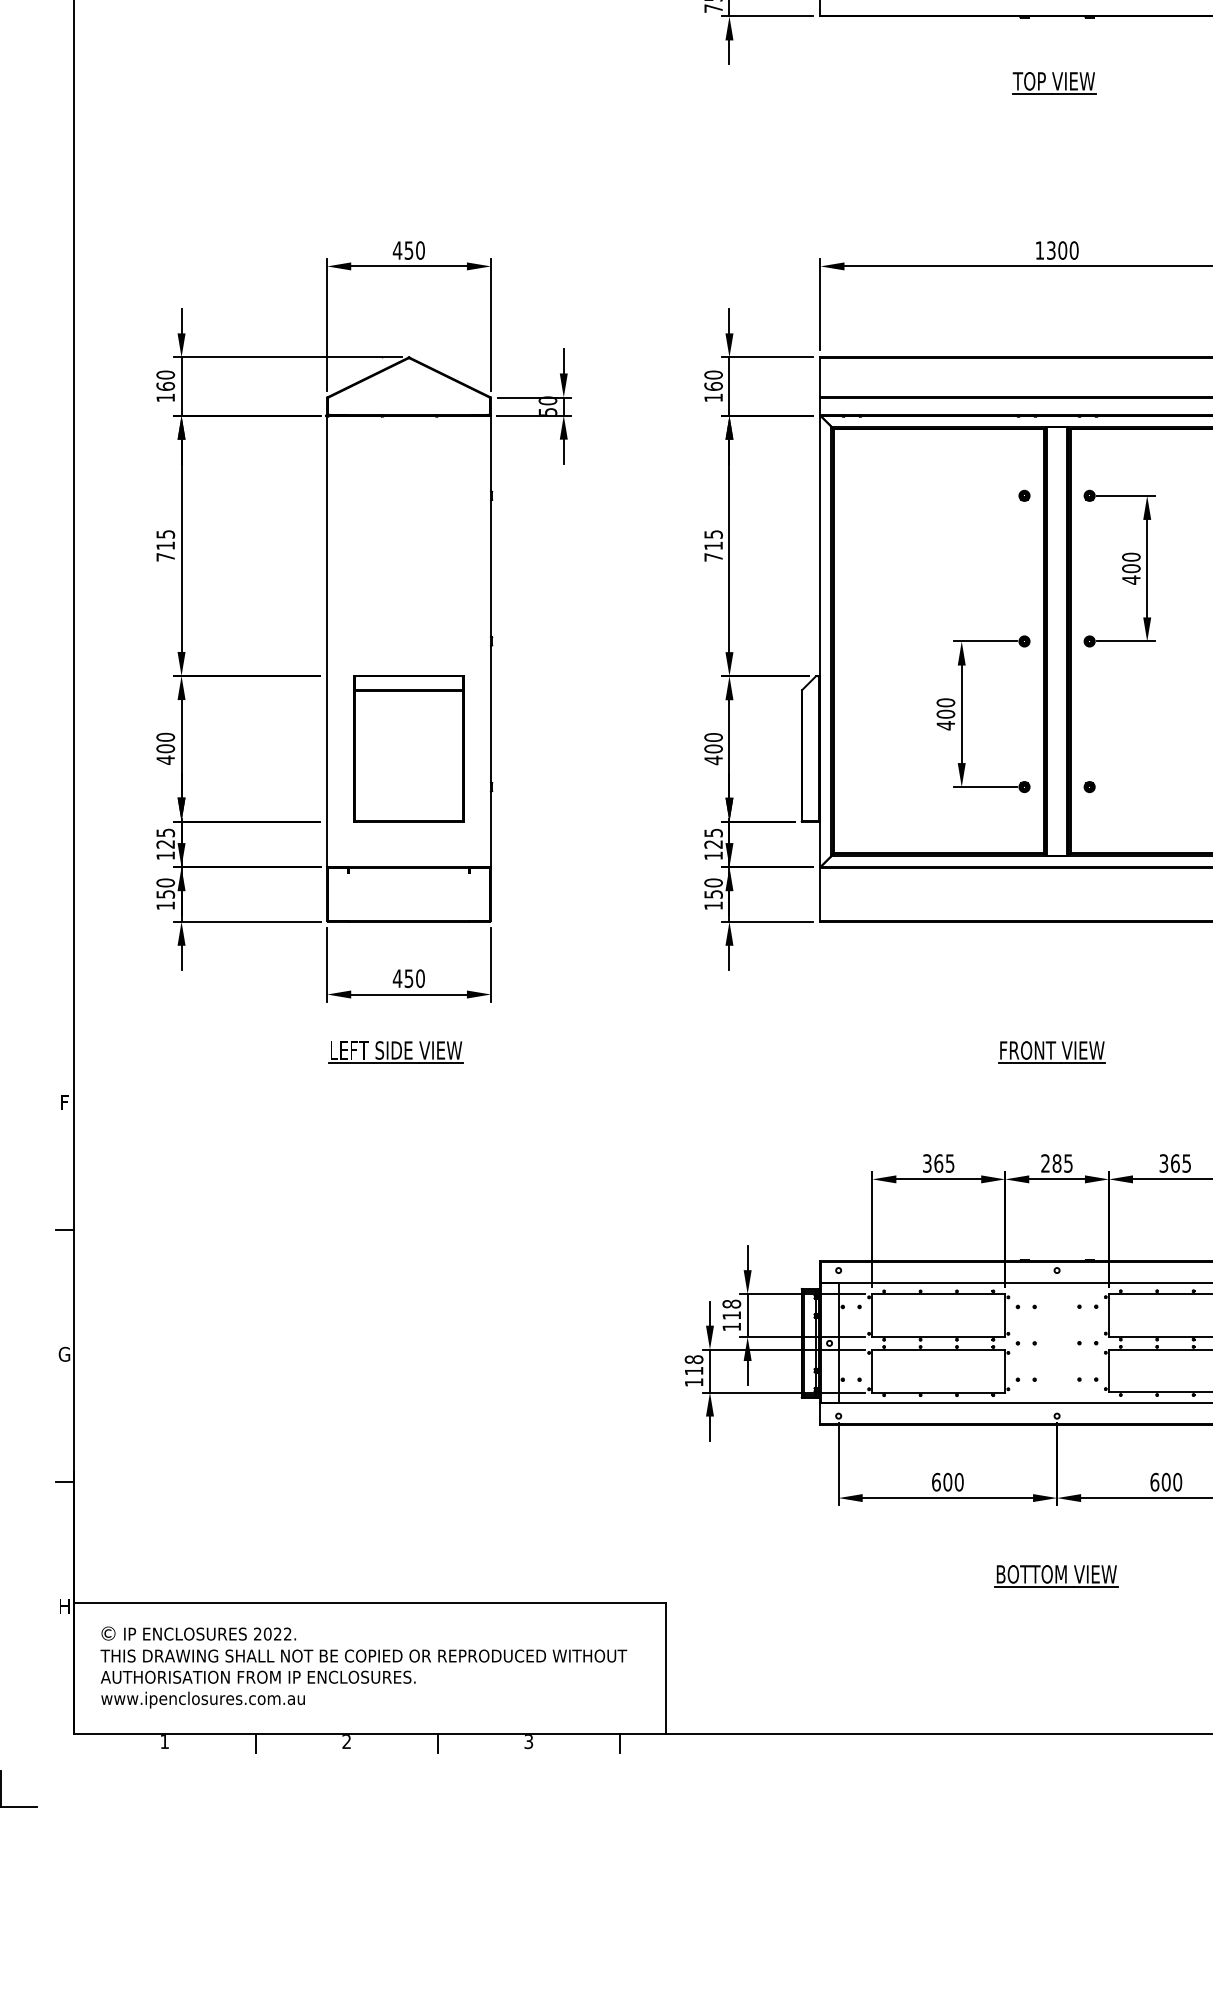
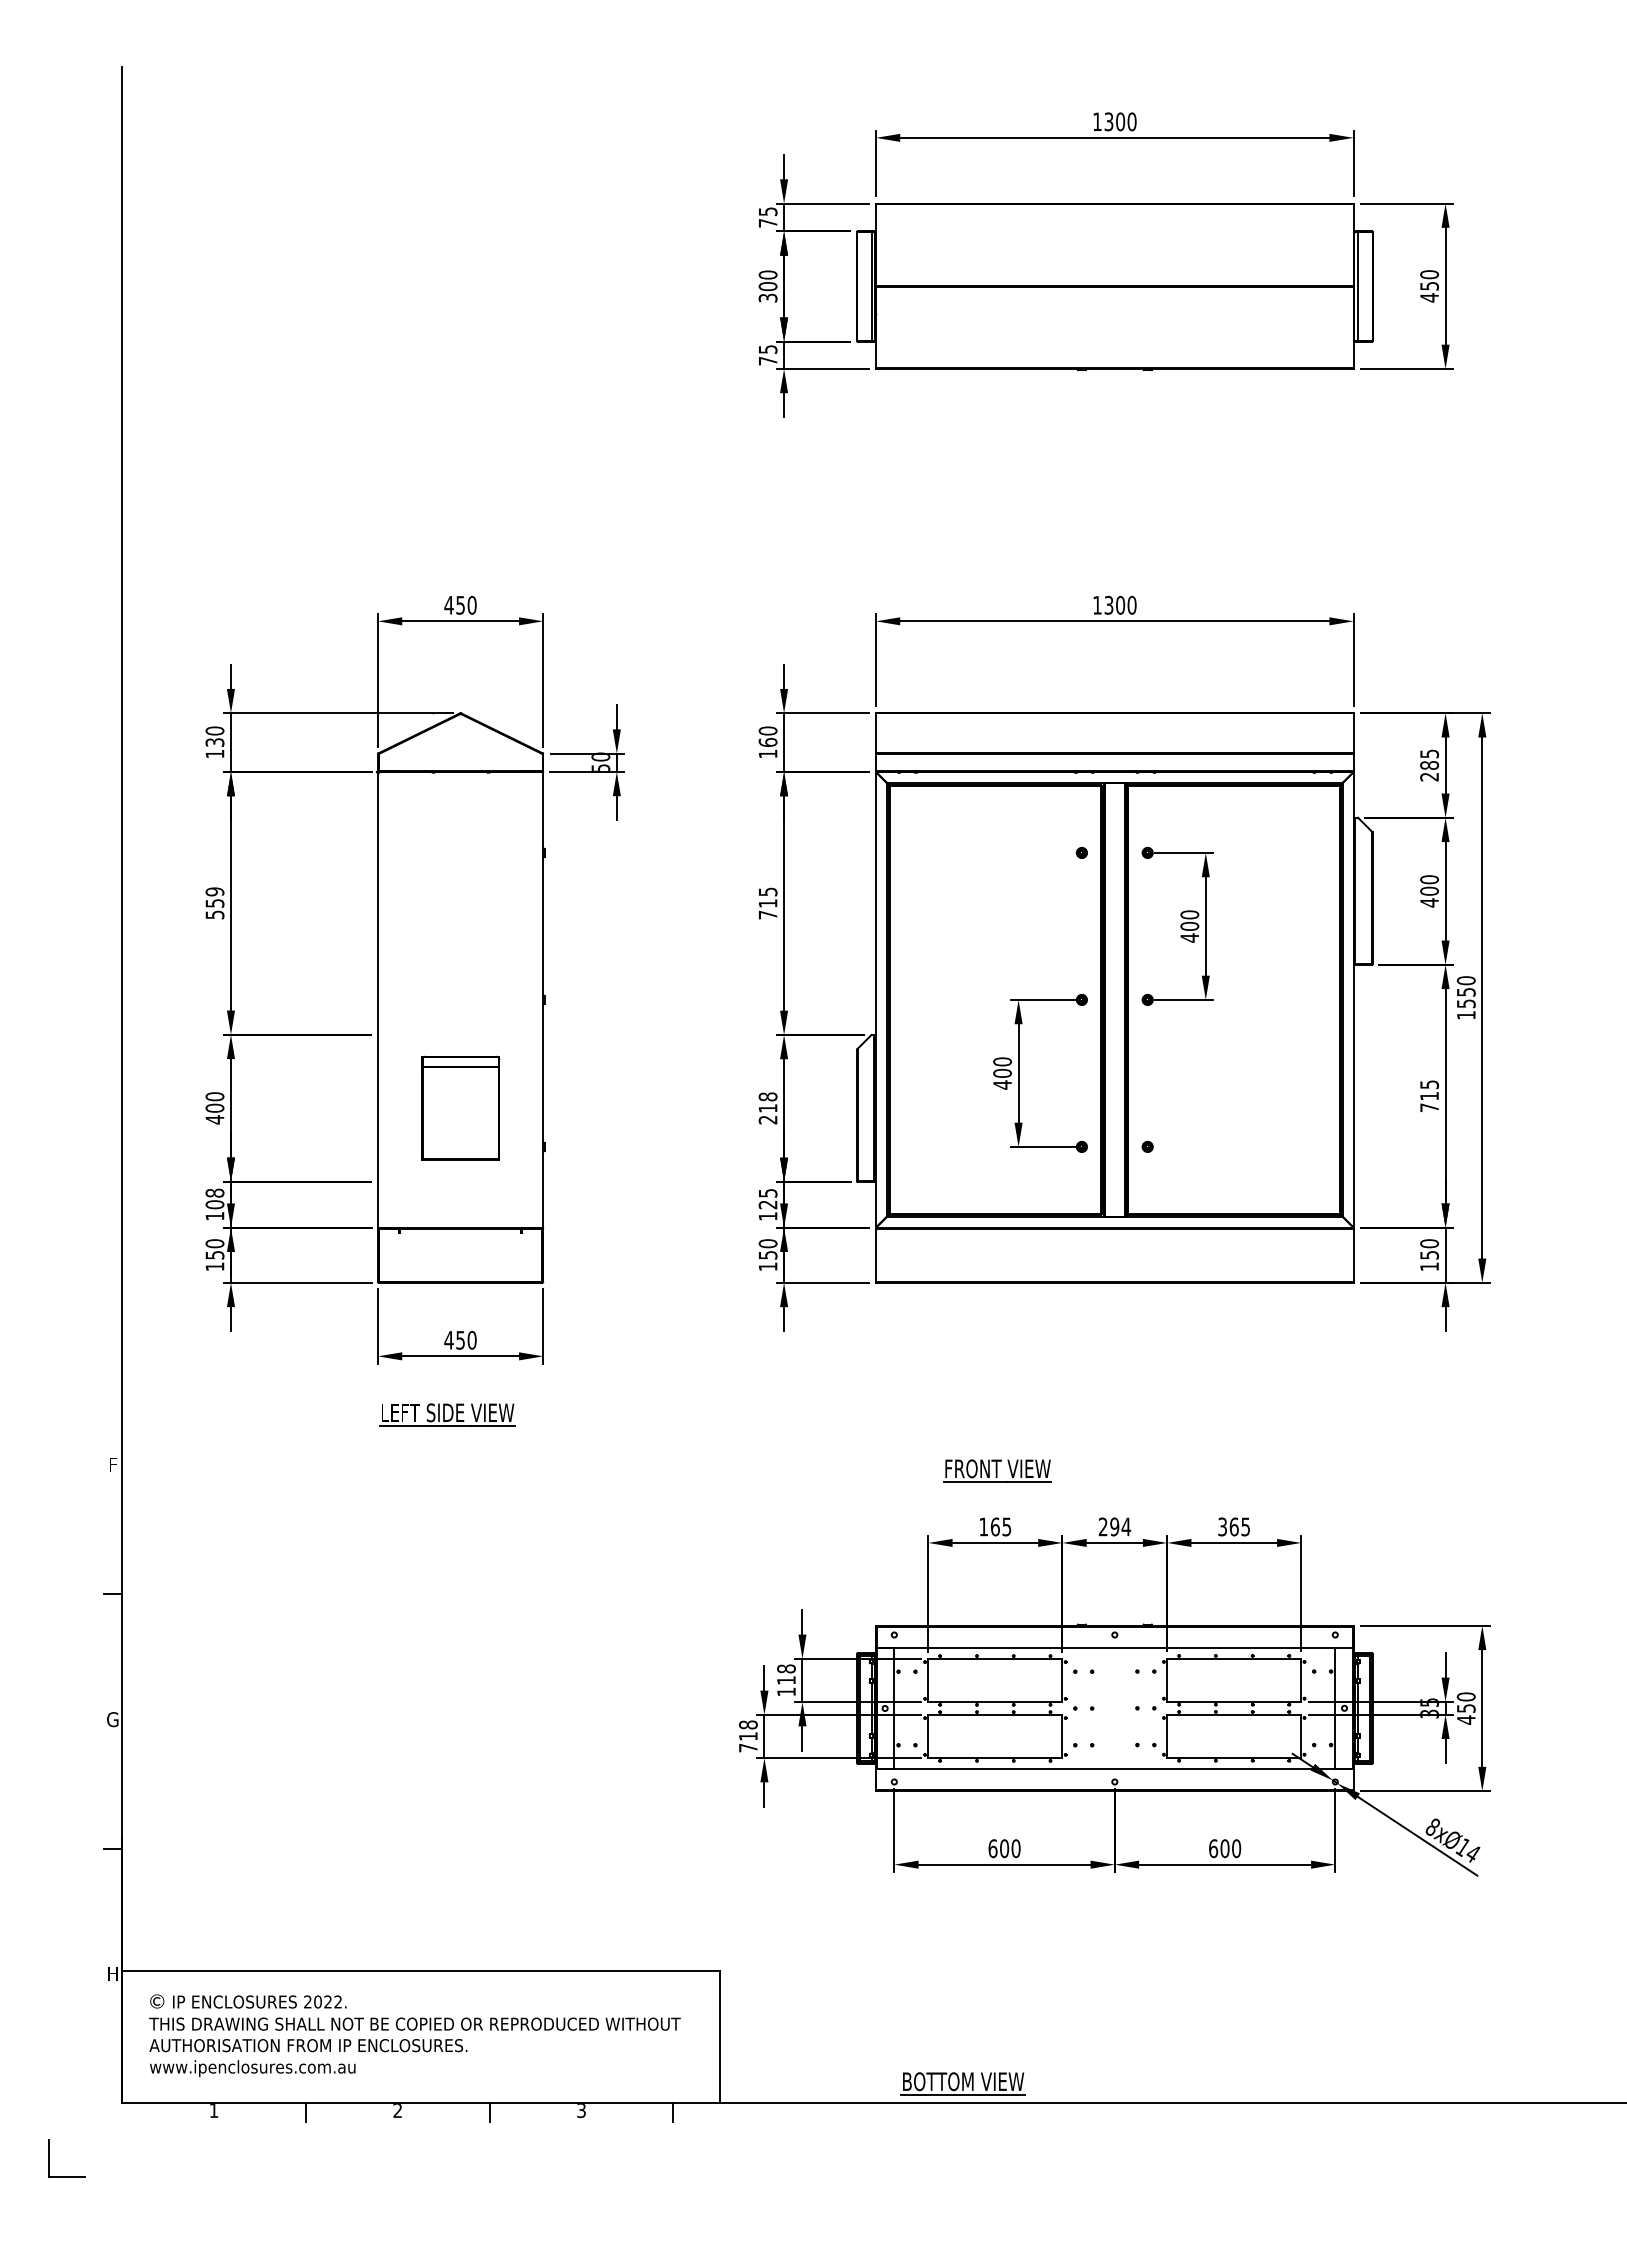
part: (1053, 83) -> (1111, 436), removed
text: (165, 386) -> (214, 742), 160 -> 130
text: (165, 545) -> (214, 903), 715 -> 559
part: (408, 748) -> (460, 1107), size x0.7
text: (713, 749) -> (767, 1108), 400 -> 218
text: (165, 838) -> (214, 1198), 125 -> 108
part: (1051, 1052) -> (997, 1470), moved
text: (926, 1163) -> (983, 1526), 365 -> 165
text: (1062, 1163) -> (1120, 1526), 285 -> 294
text: (694, 1382) -> (748, 1747), 118 -> 718
part: (1055, 1576) -> (962, 2083), moved

